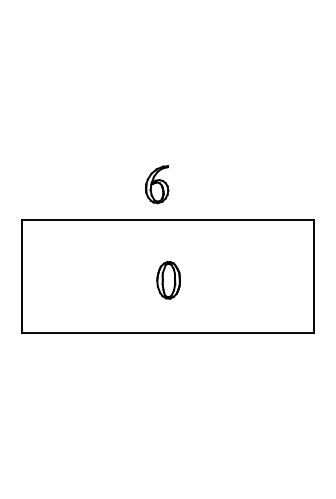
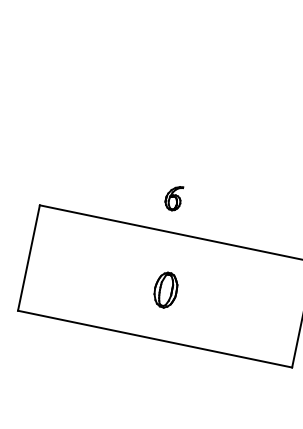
part: (157, 184) -> (174, 197), size x0.7

